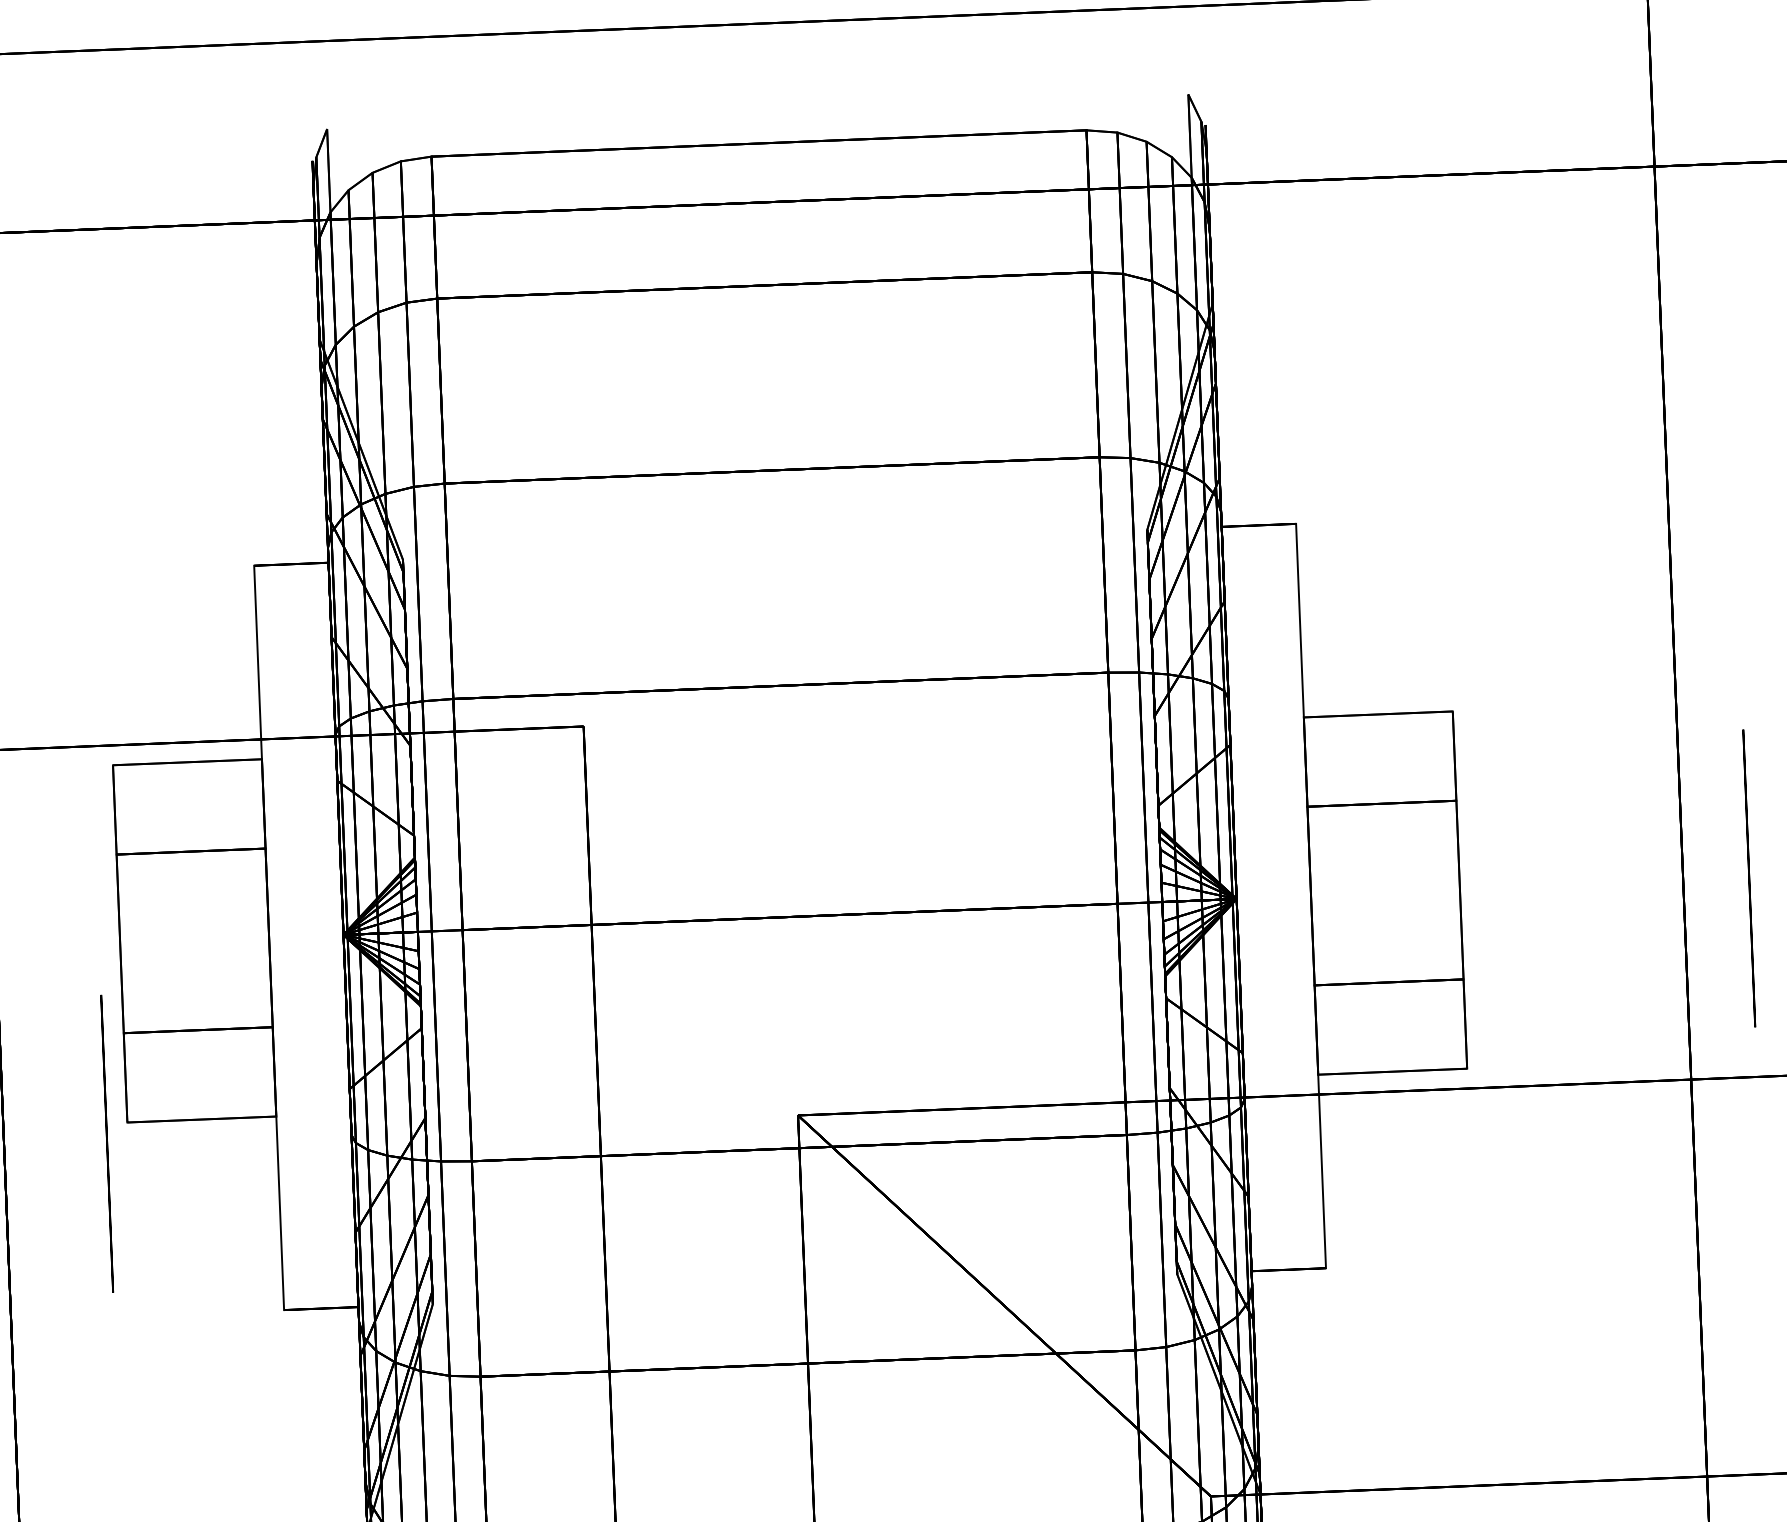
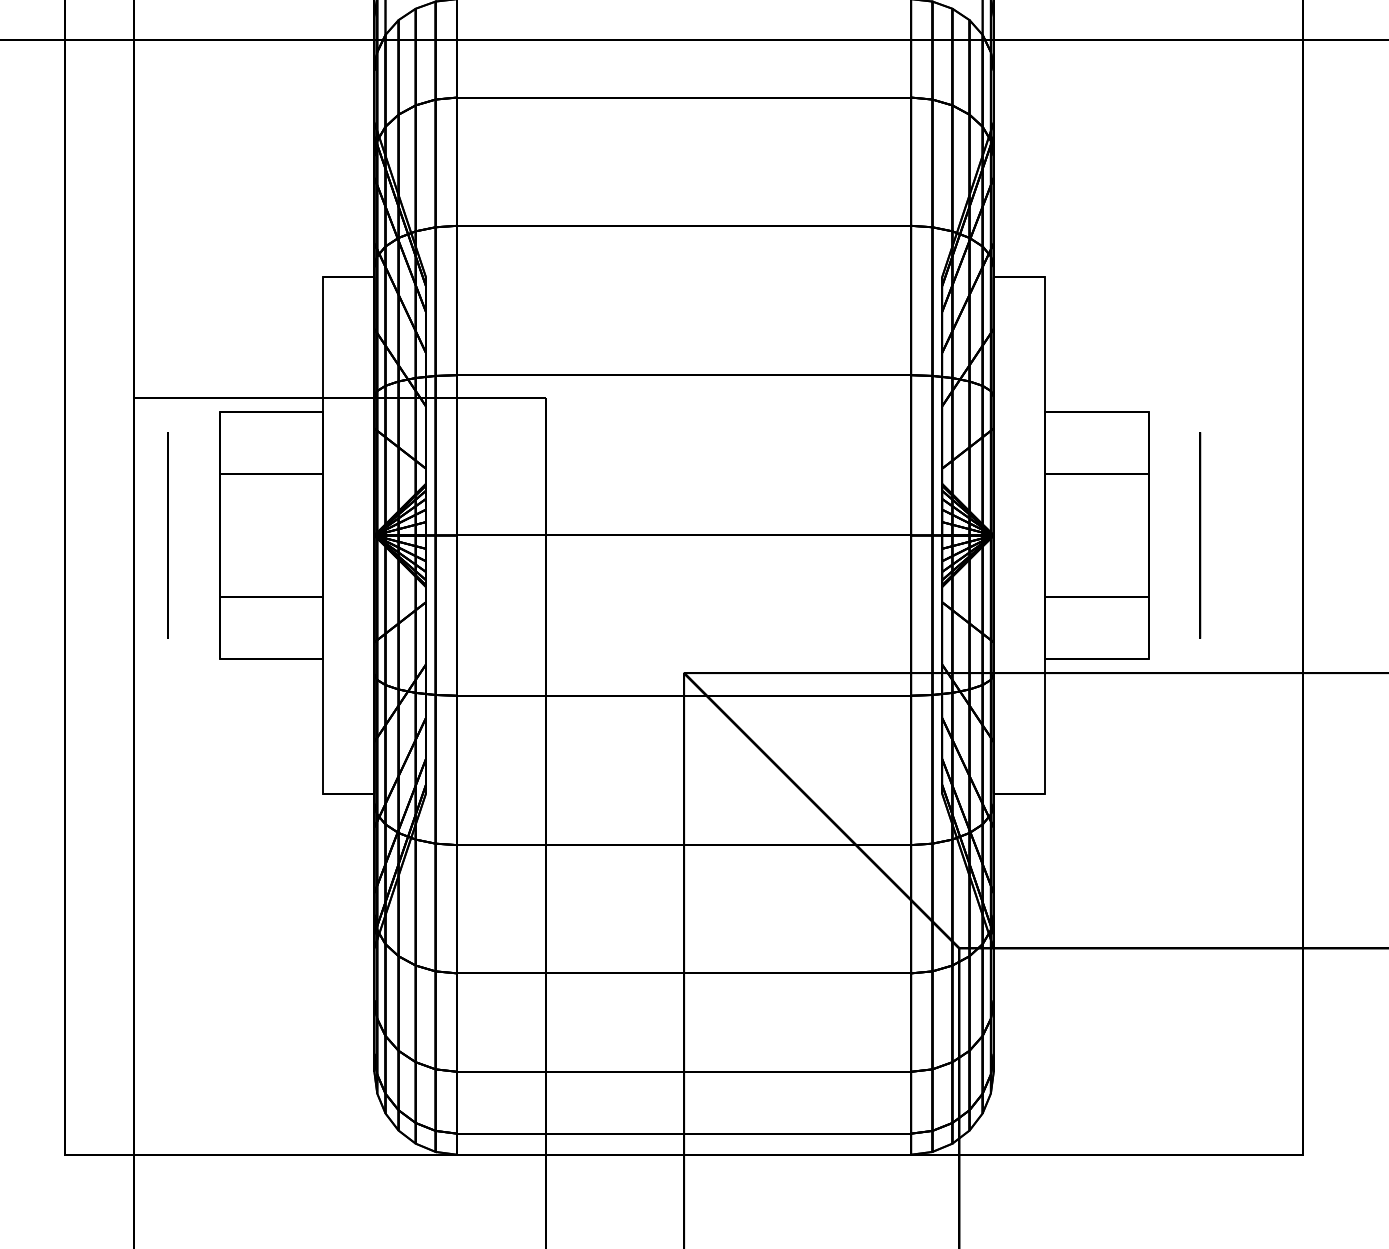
circle: (1749, 878) -> (1200, 535), moved
circle: (106, 1143) -> (167, 535), moved

